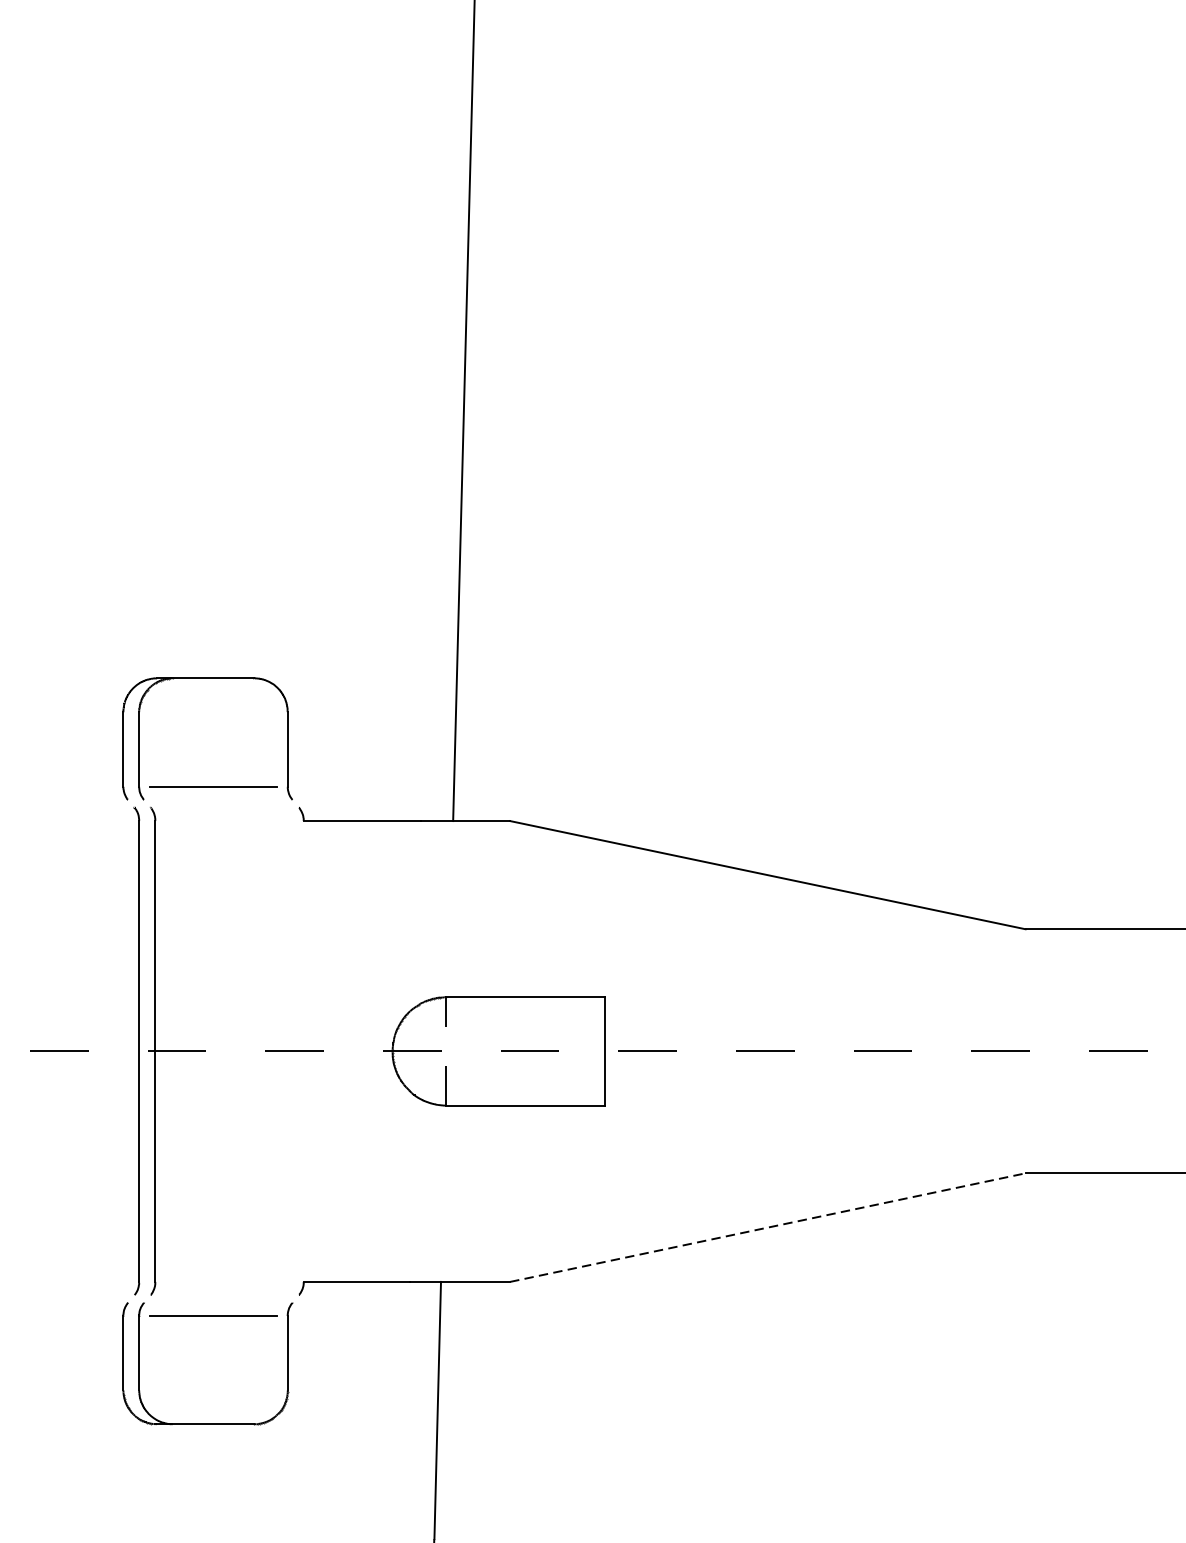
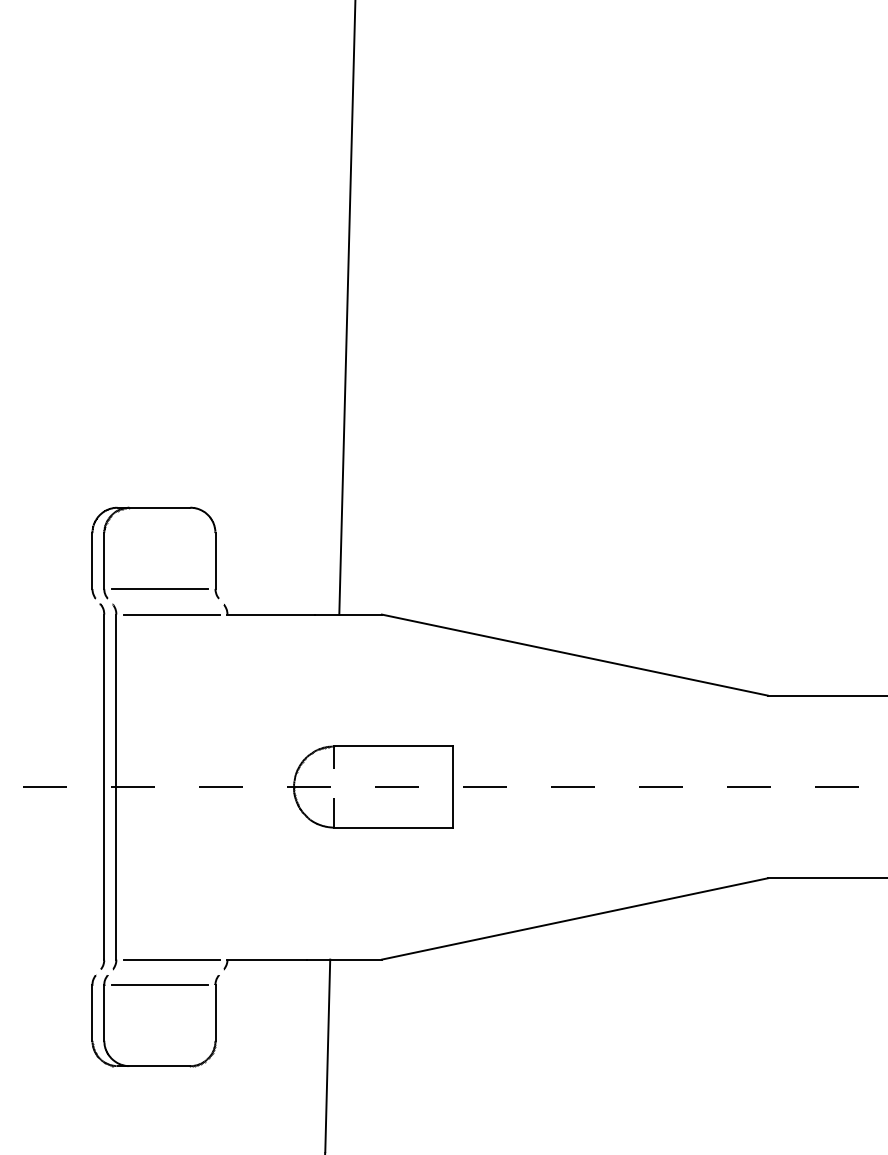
line: (228, 820) -> (171, 614), added
line: (768, 1227) -> (575, 918), dashed -> solid
line: (228, 1281) -> (171, 959), added

